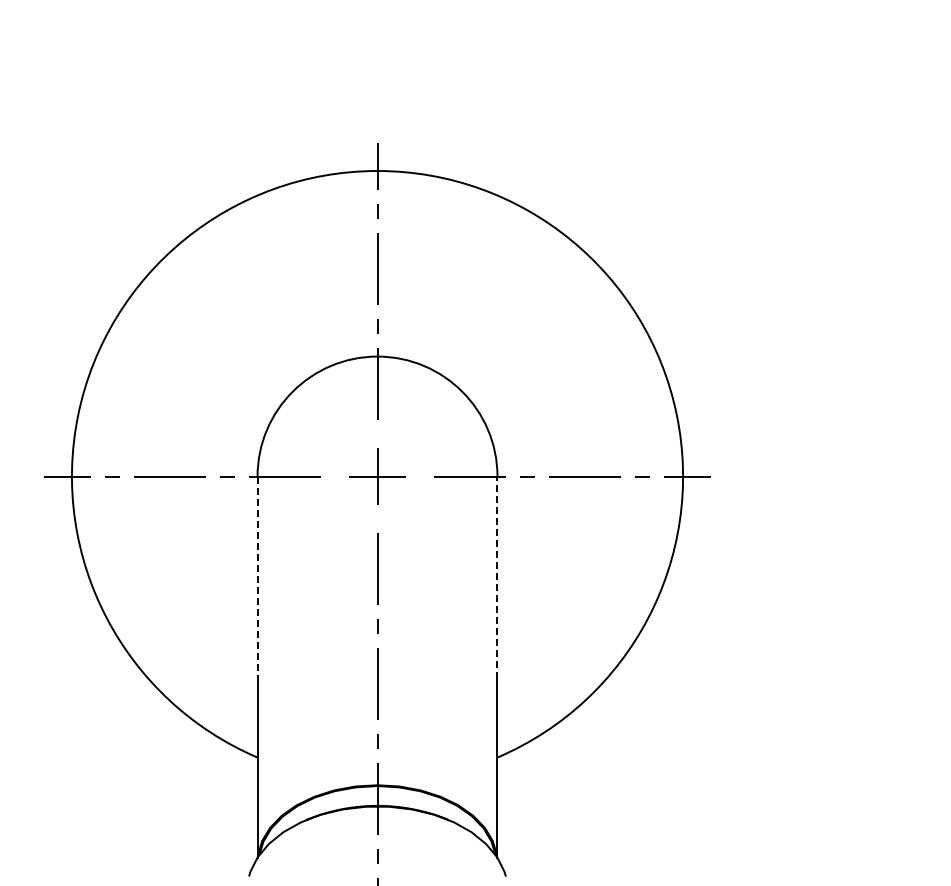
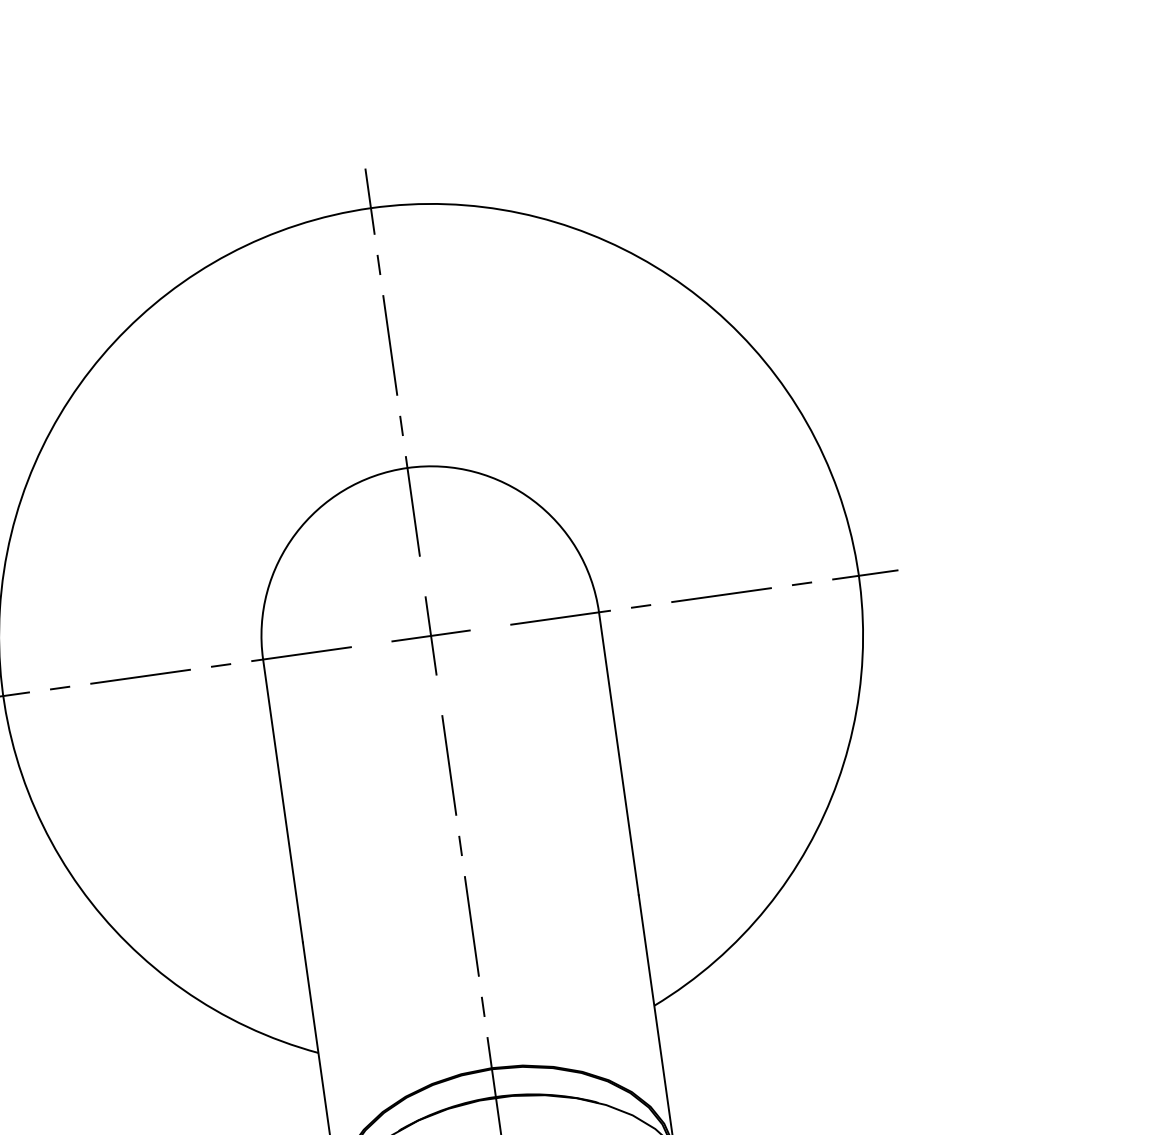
line: (497, 577) -> (618, 753), dashed -> solid
line: (257, 578) -> (283, 802), dashed -> solid

